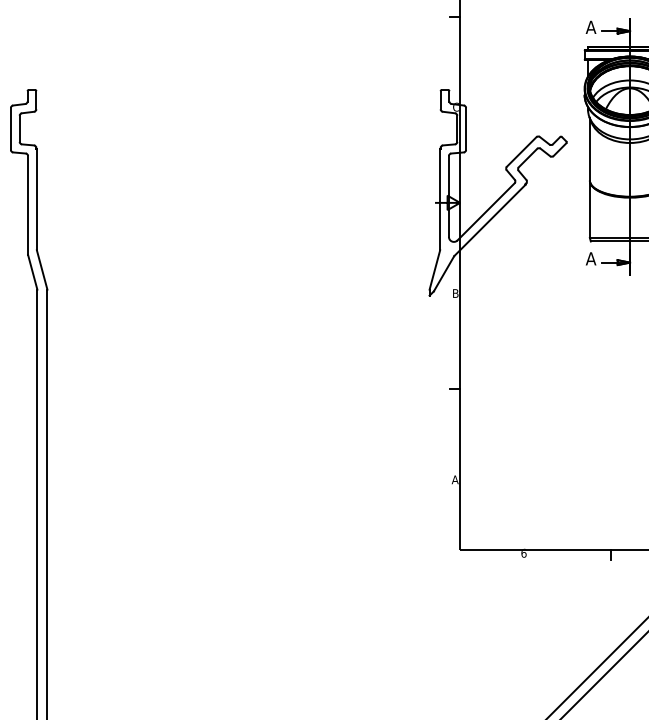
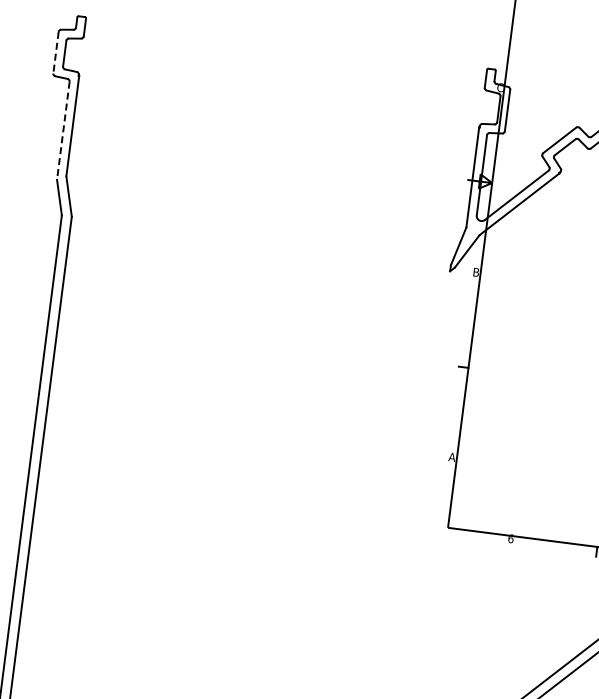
line: (10, 128) -> (55, 52), solid -> dashed
line: (28, 206) -> (63, 131), solid -> dashed

